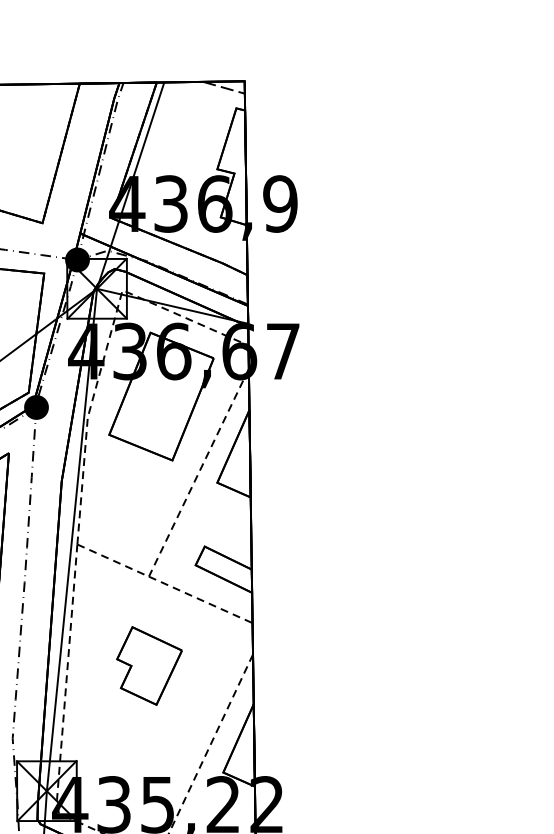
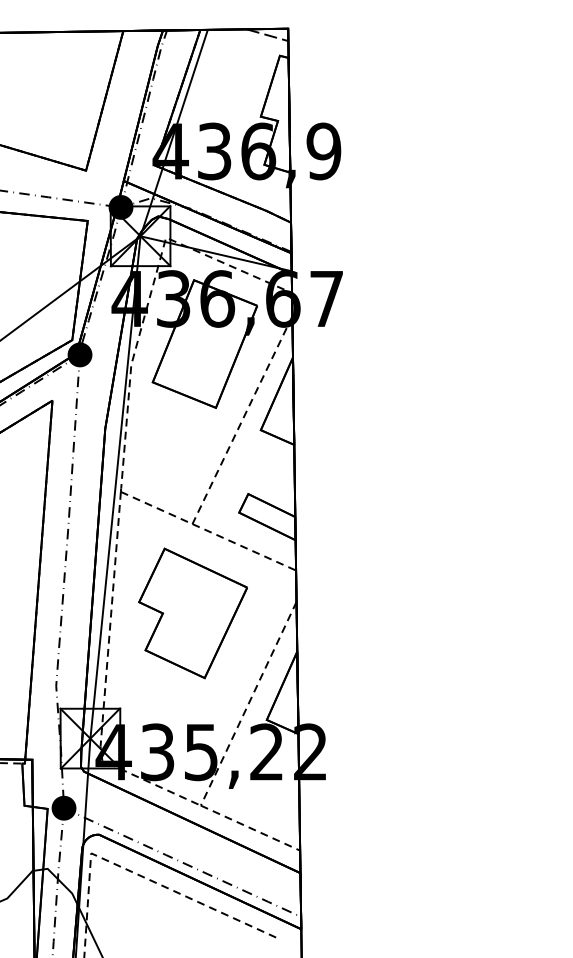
part: (148, 666) -> (192, 613), size x1.67

